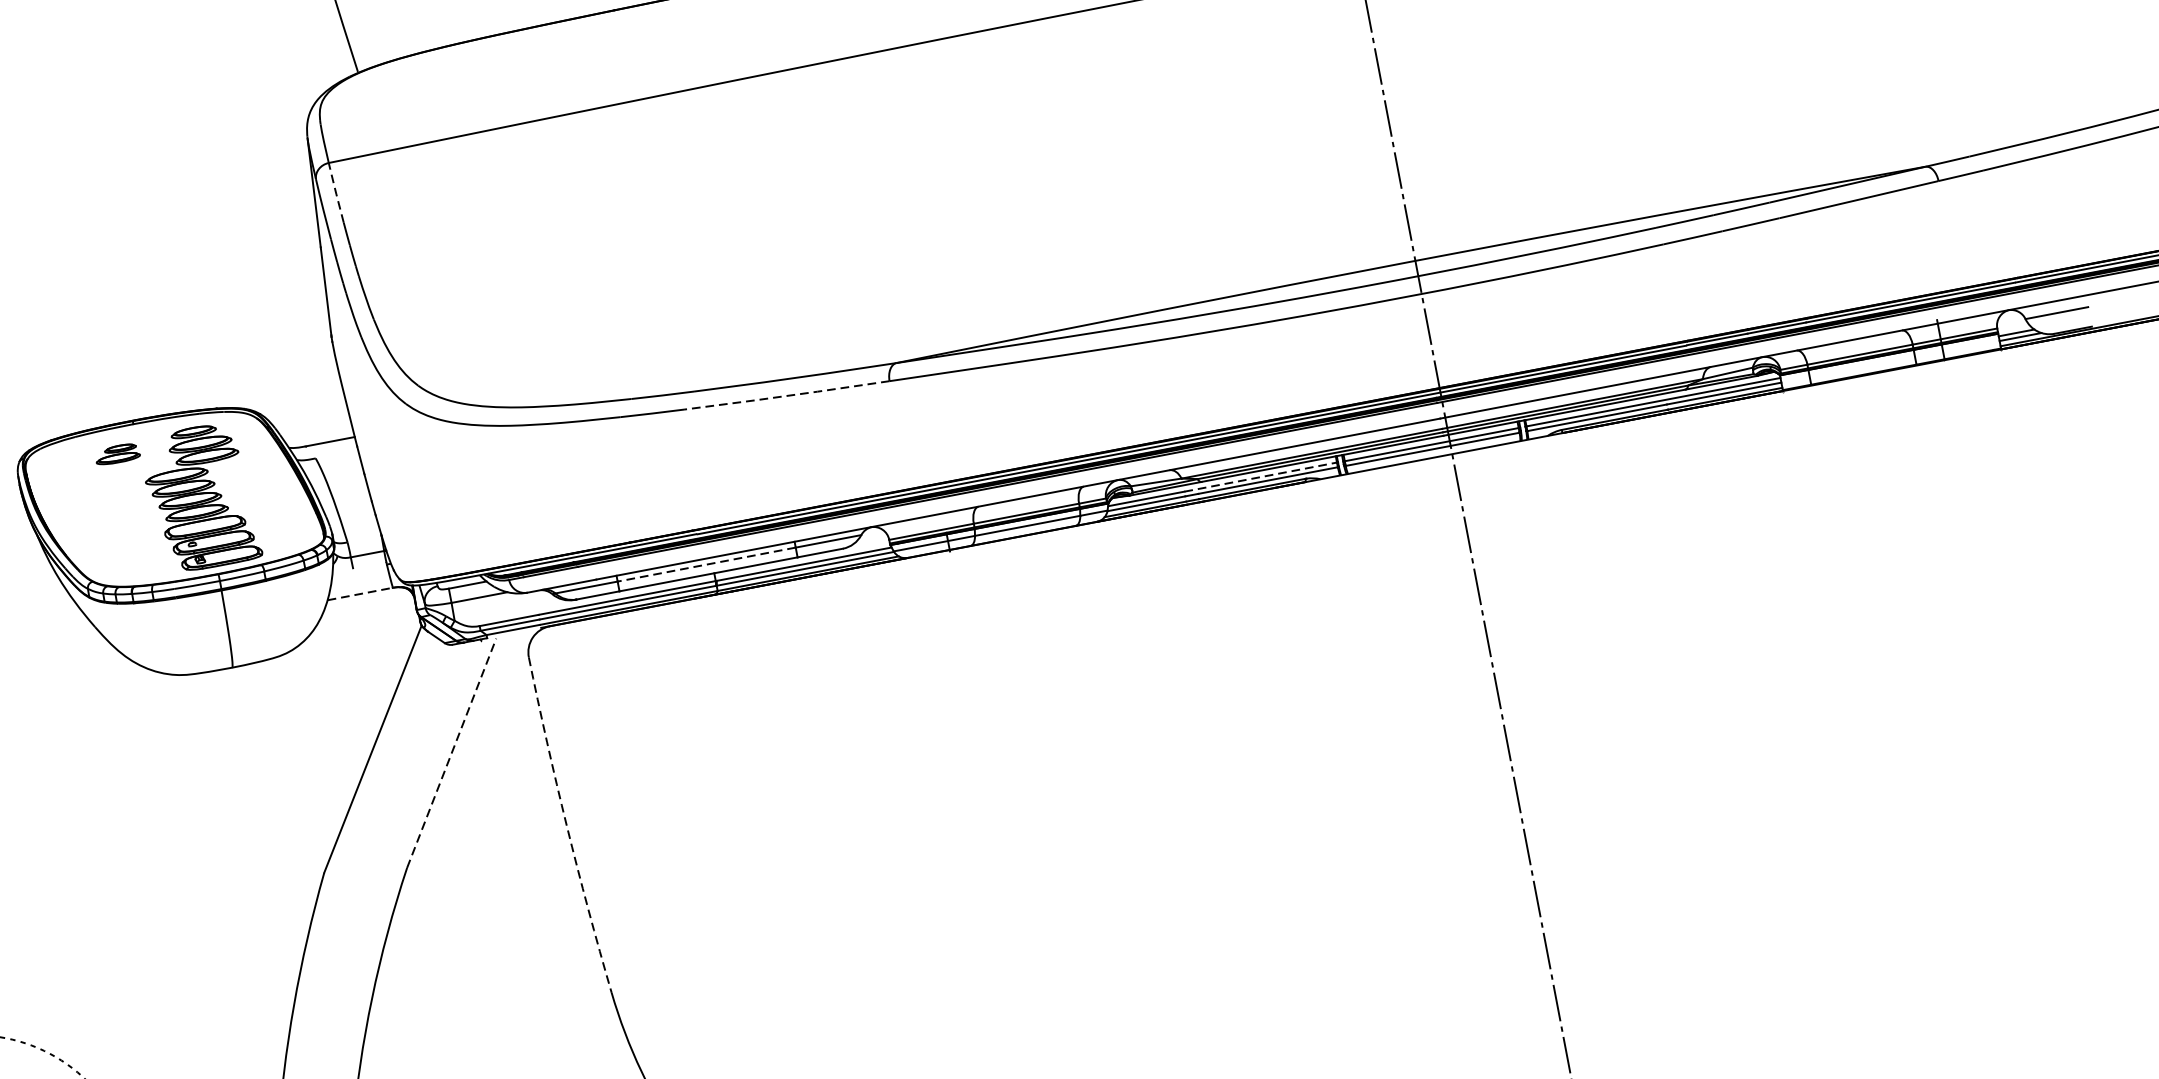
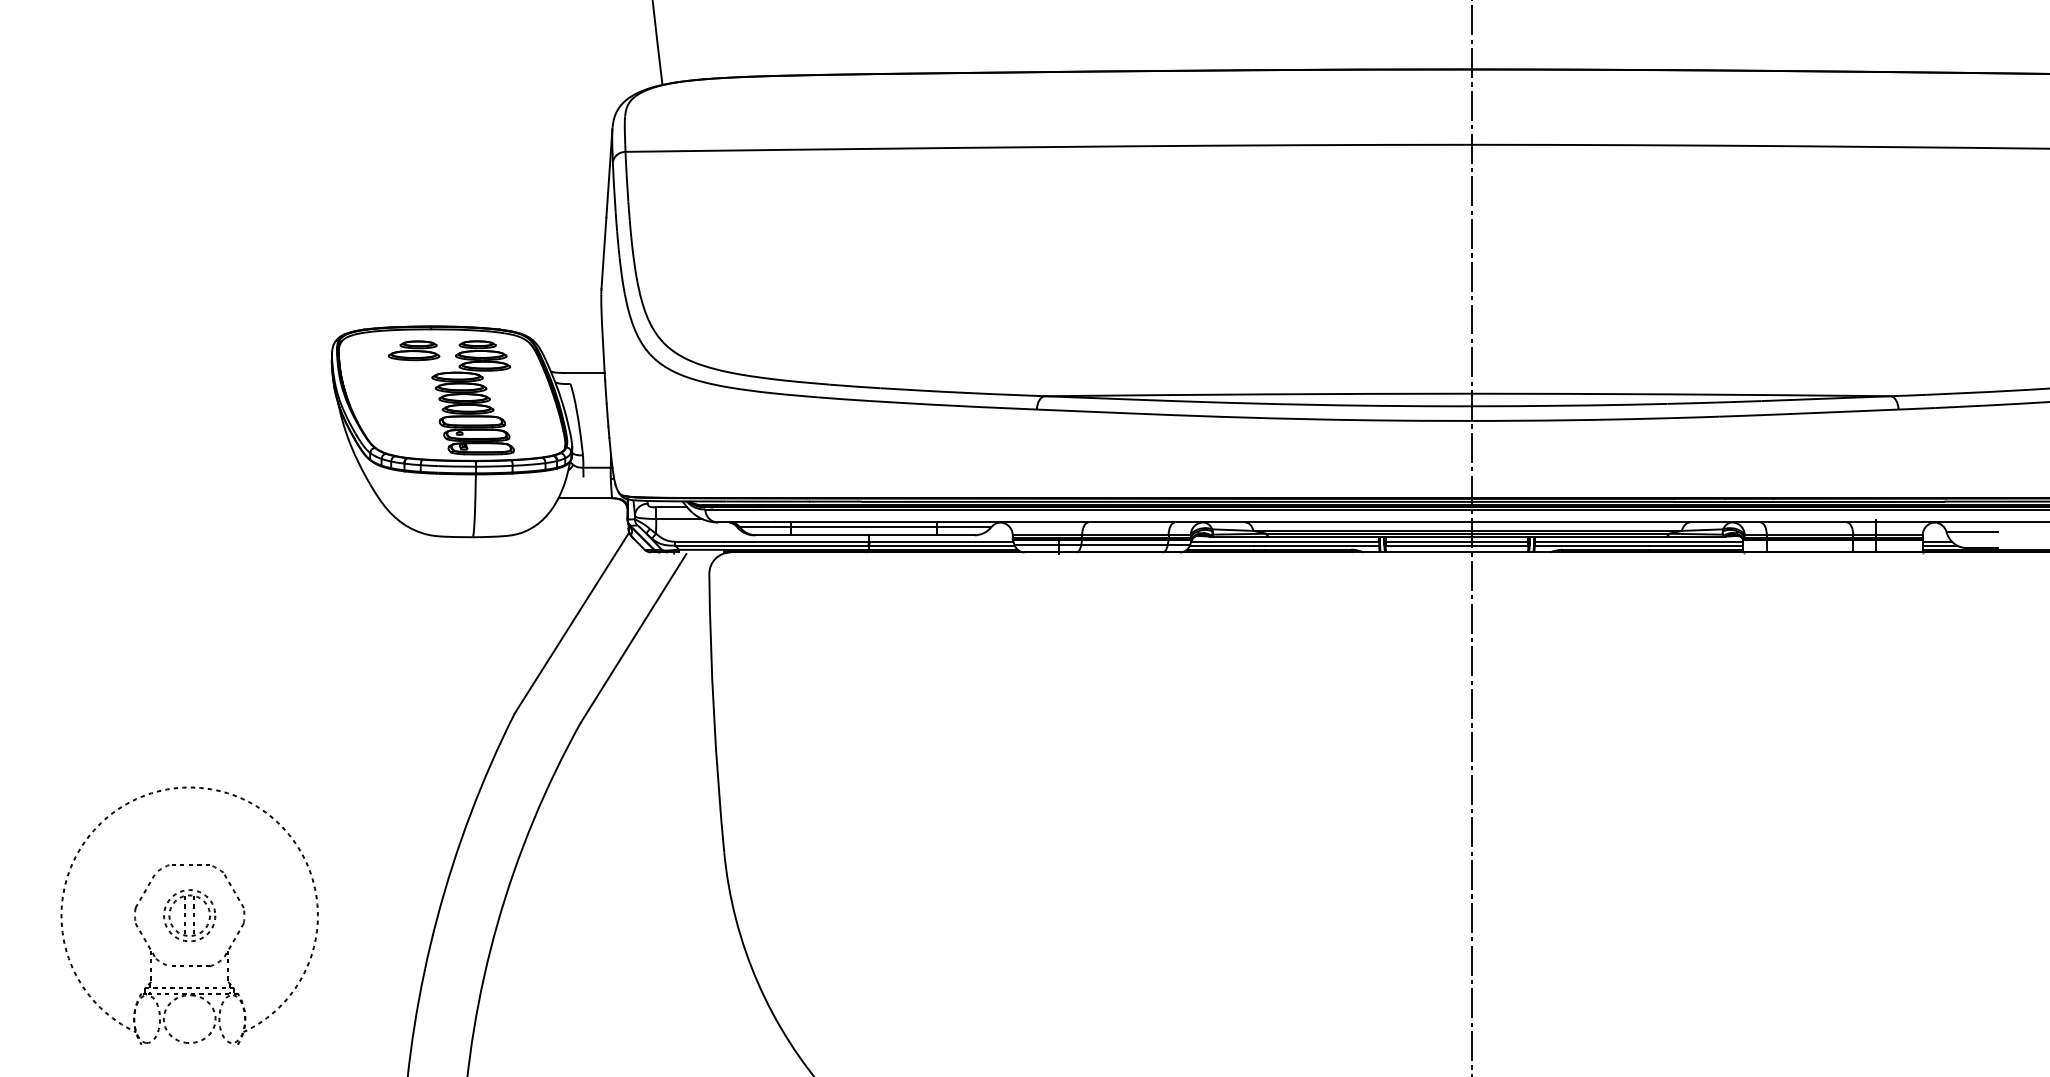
line: (335, 191) -> (626, 175), dashed -> solid
line: (785, 395) -> (952, 405), dashed -> solid
part: (116, 454) -> (413, 350), size x1.43
line: (1260, 476) -> (1316, 541), dashed -> solid
line: (705, 565) -> (863, 527), dashed -> solid
line: (360, 594) -> (585, 498), dashed -> solid
line: (451, 752) -> (633, 637), dashed -> solid
arc: (566, 826) -> (713, 713), dashed -> solid

